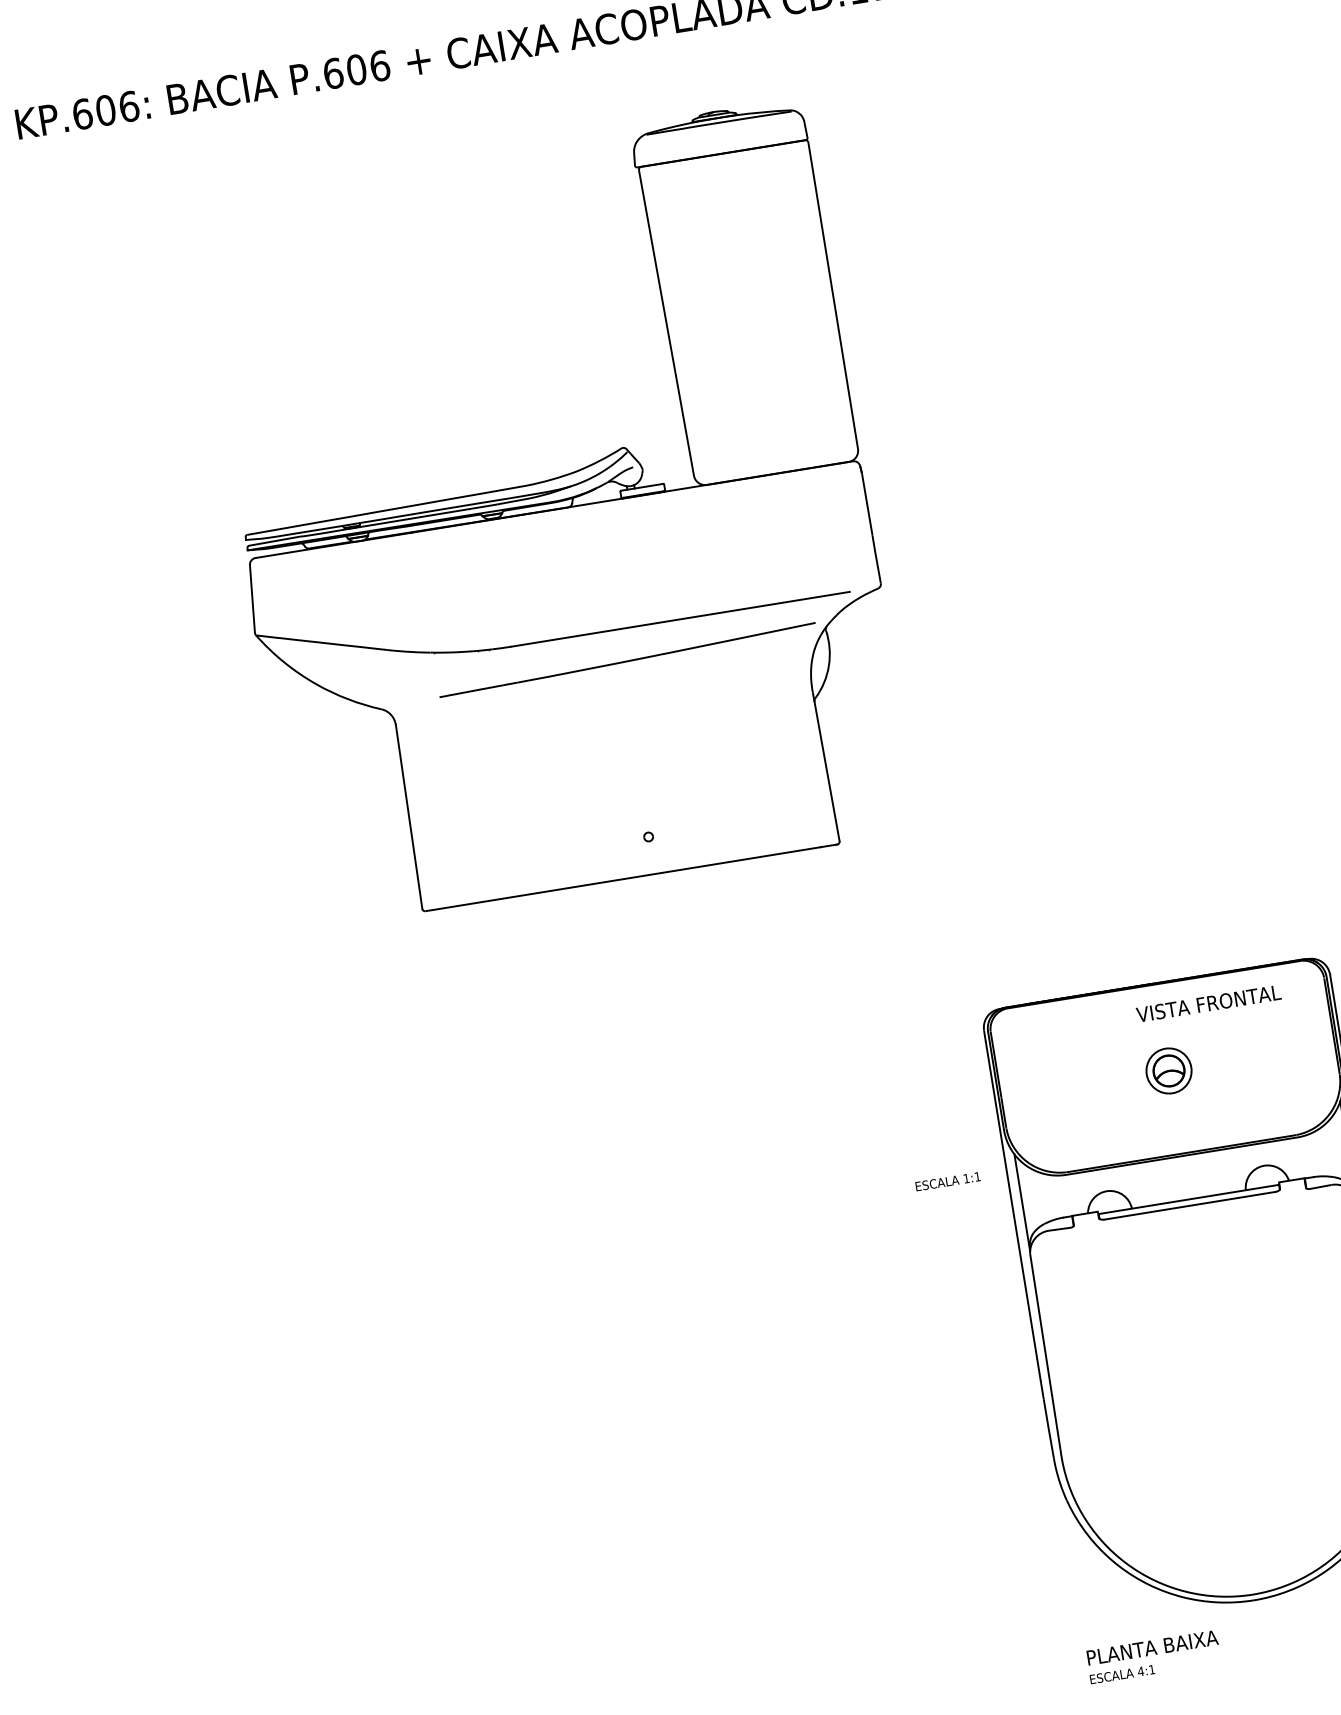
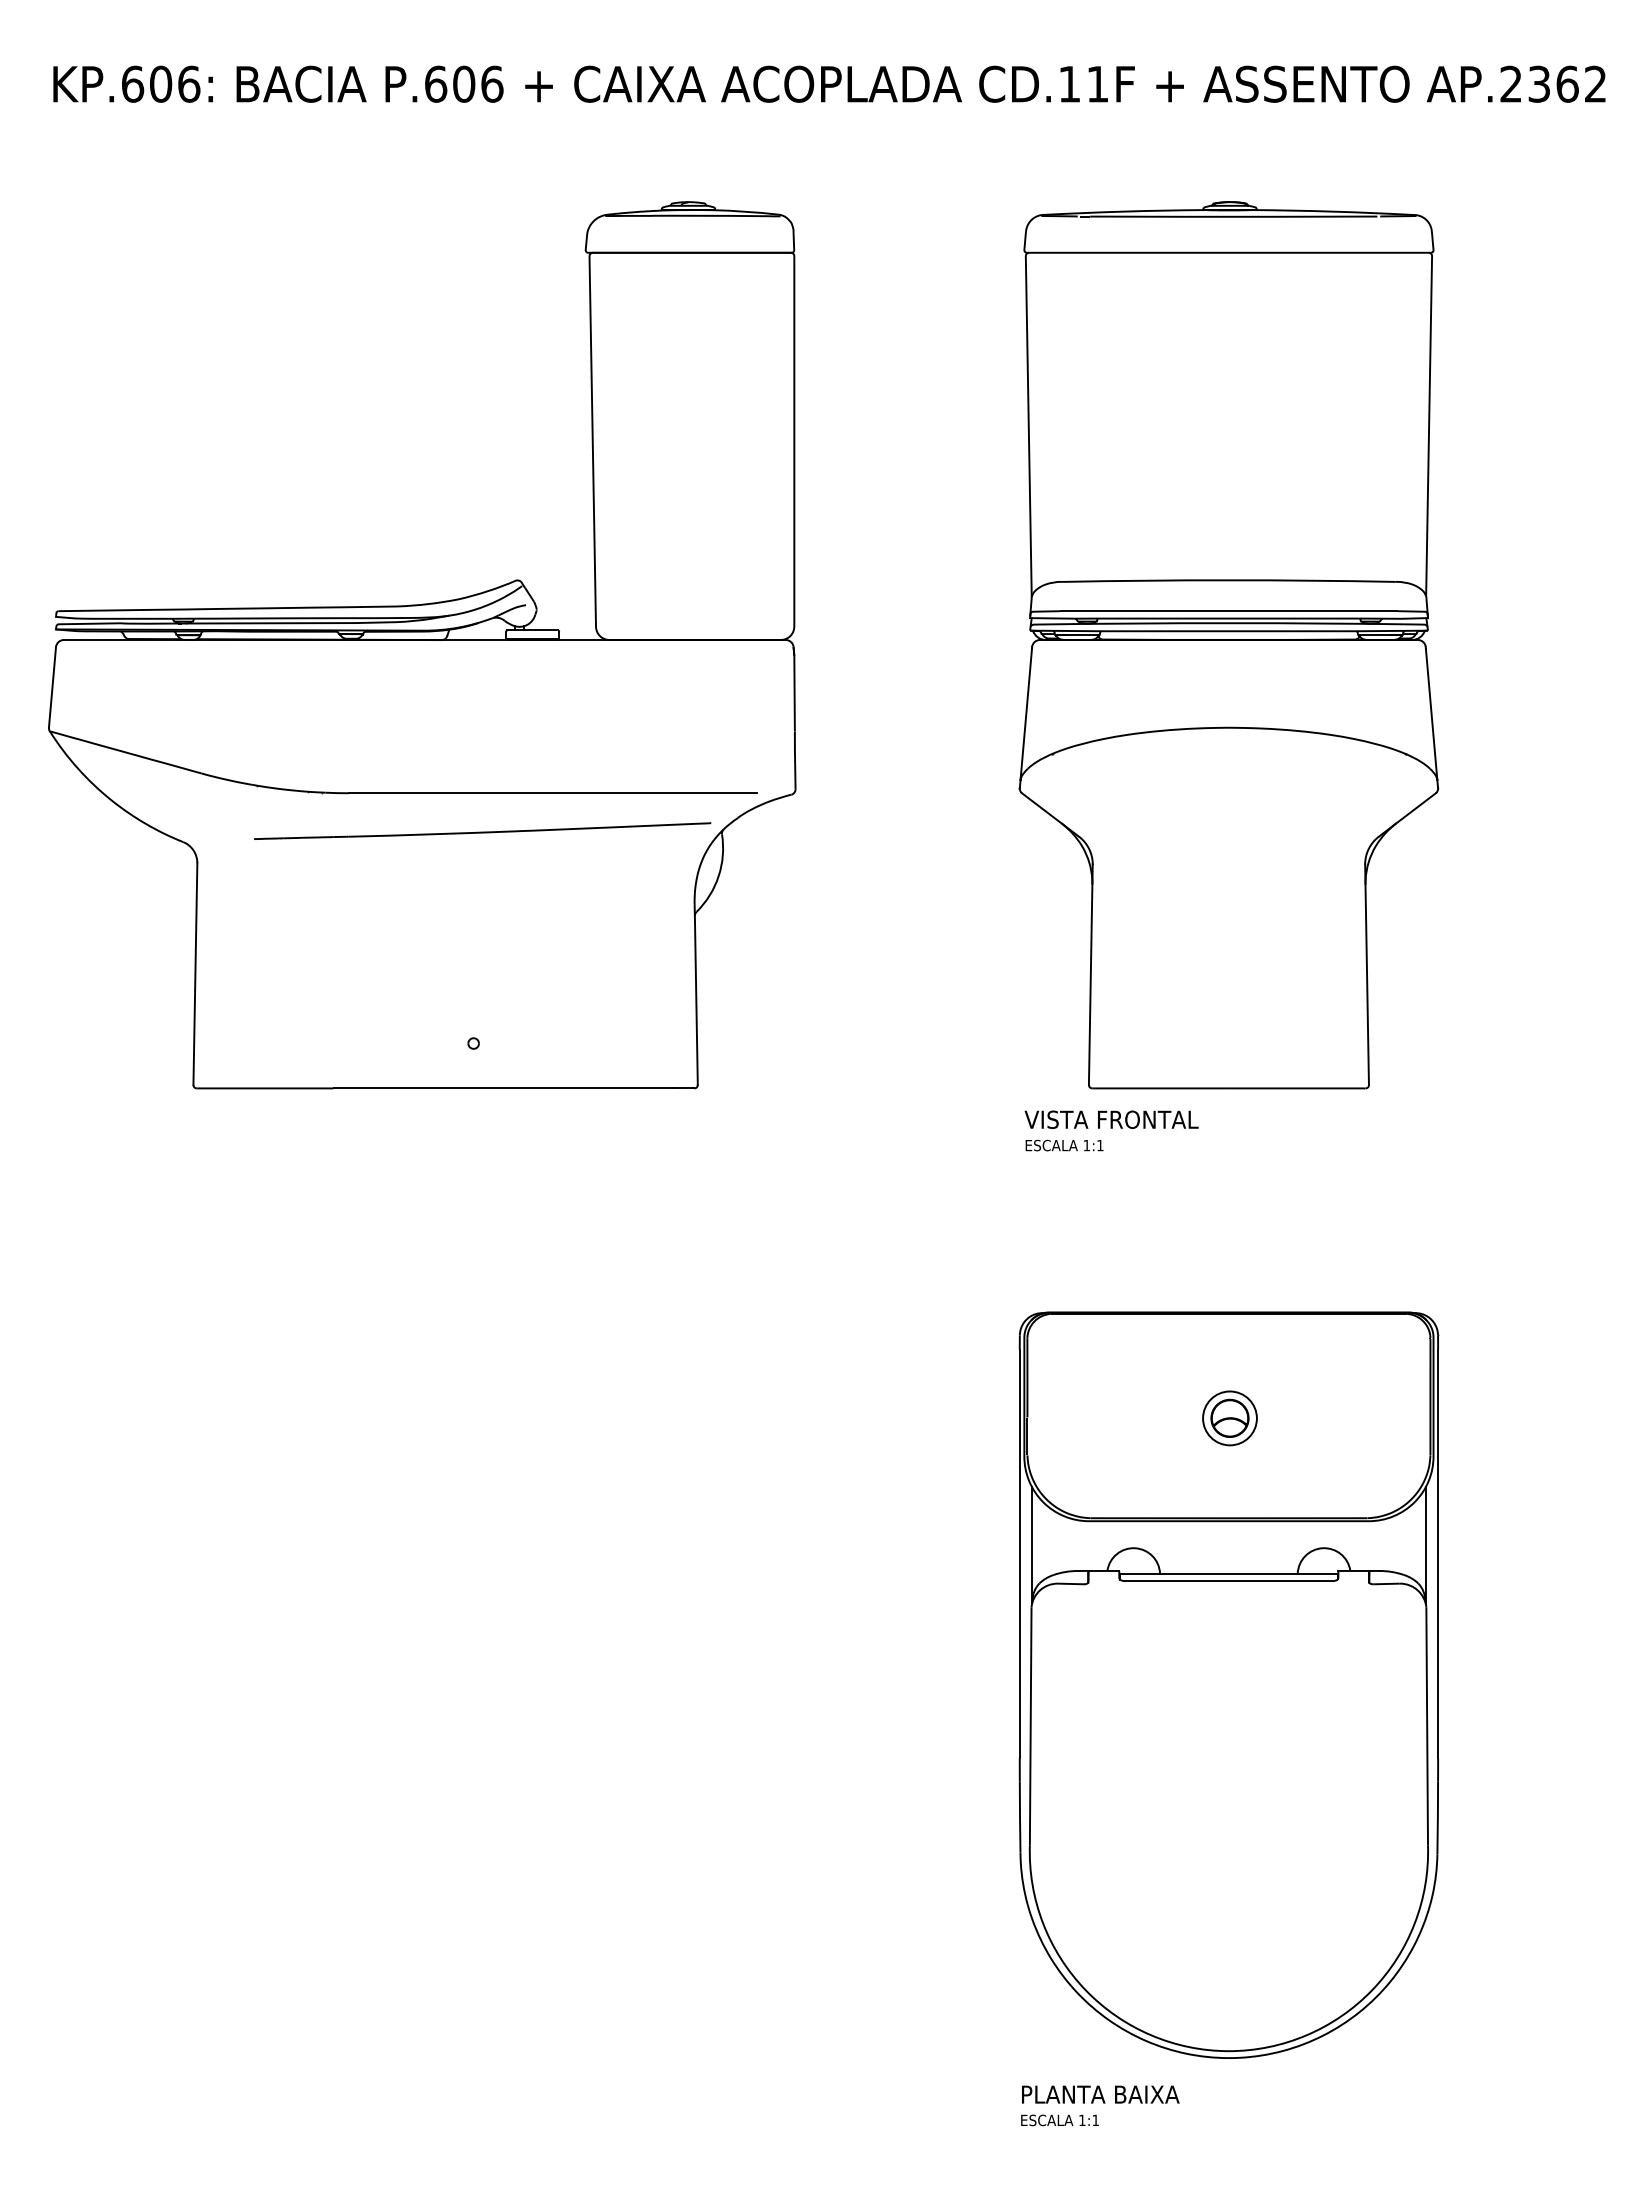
part: (1064, 431) -> (1228, 645), added
part: (552, 514) -> (422, 645), moved
text: (1208, 1003) -> (1111, 1119), moved
text: (947, 1181) -> (1064, 1145), moved
text: (1140, 1670) -> (1081, 2119), 4:1 -> 1:1

